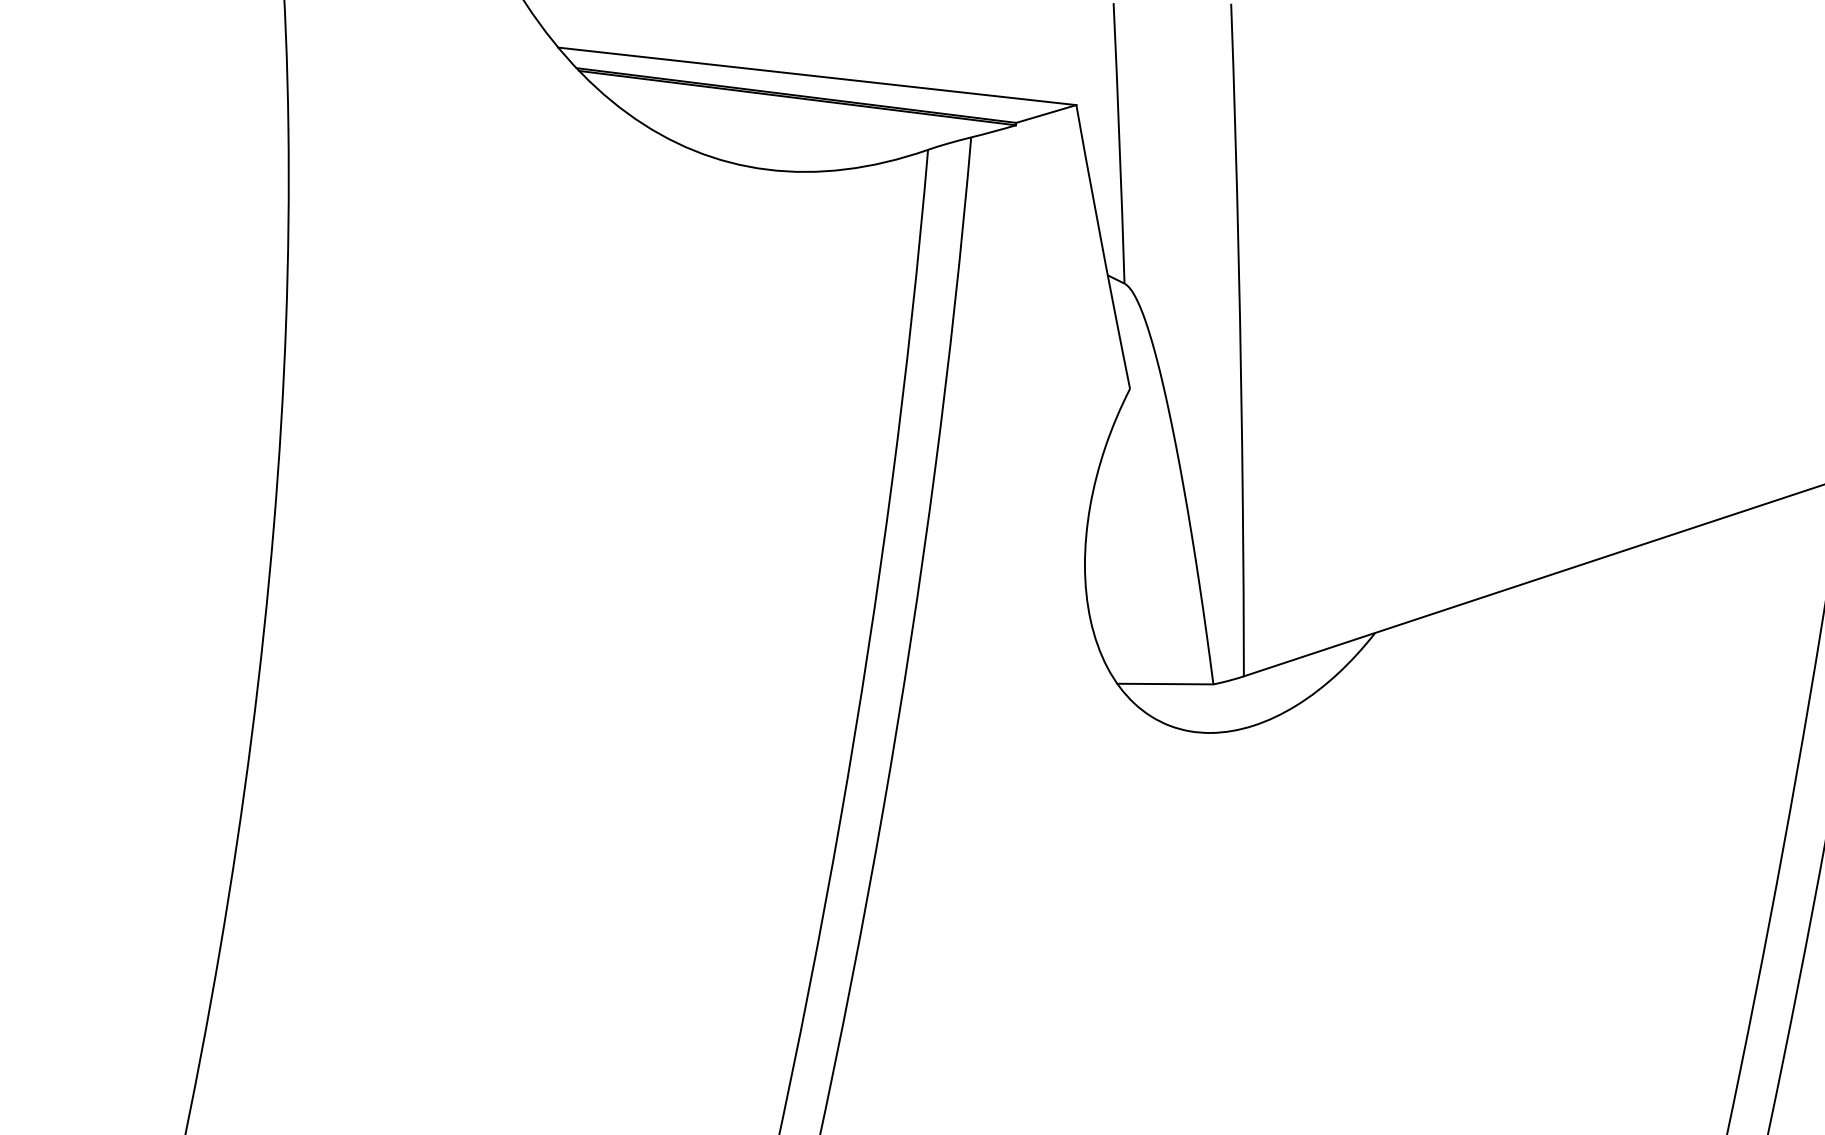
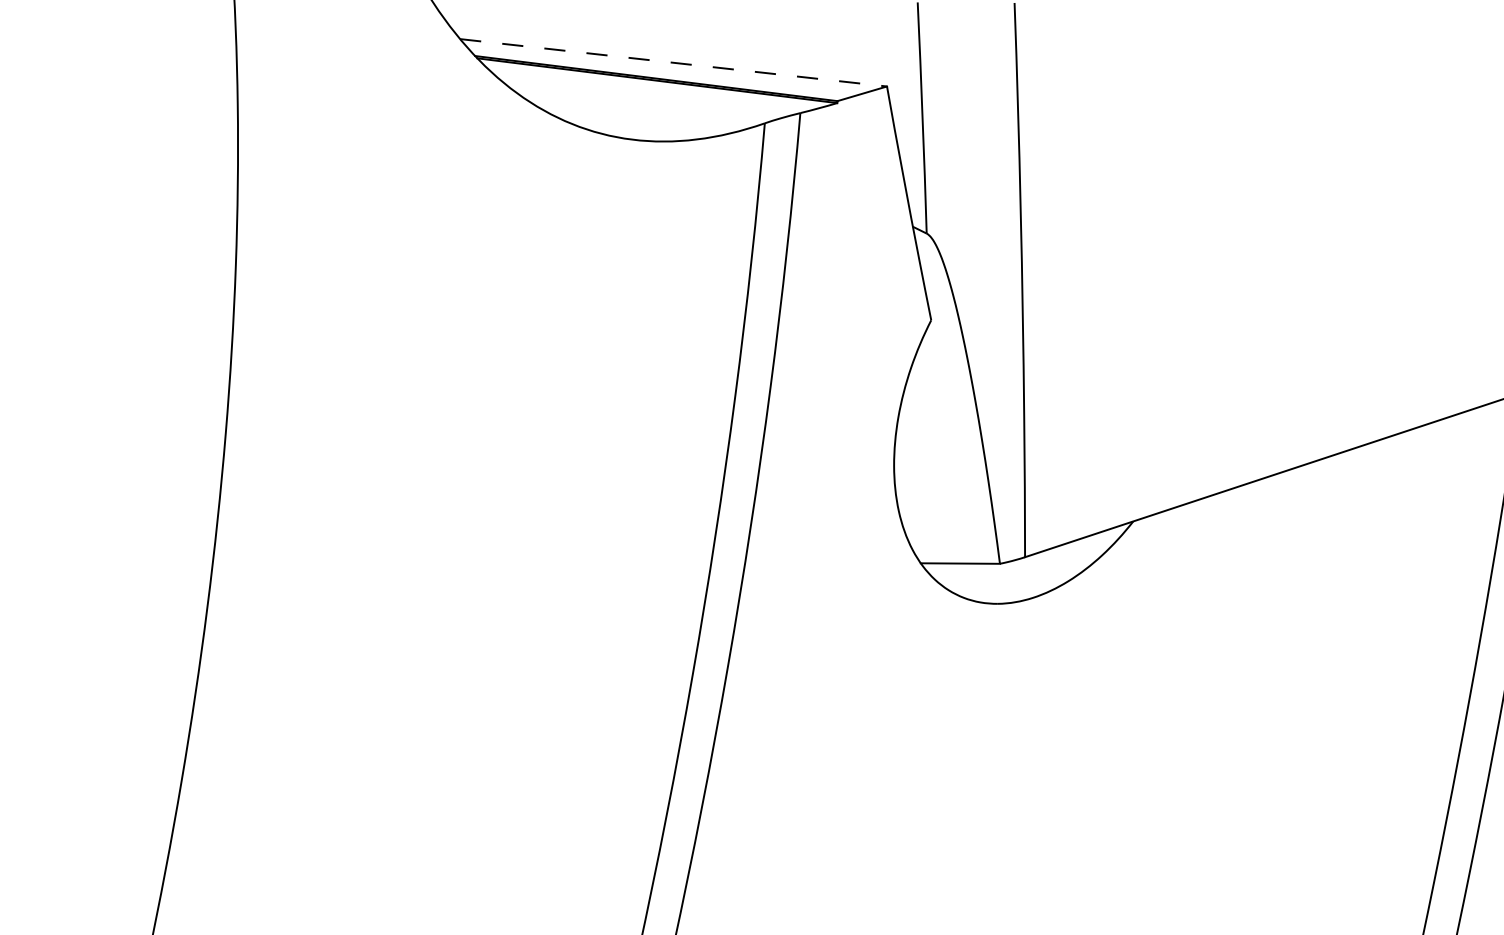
line: (817, 76) -> (673, 62), solid -> dashed

